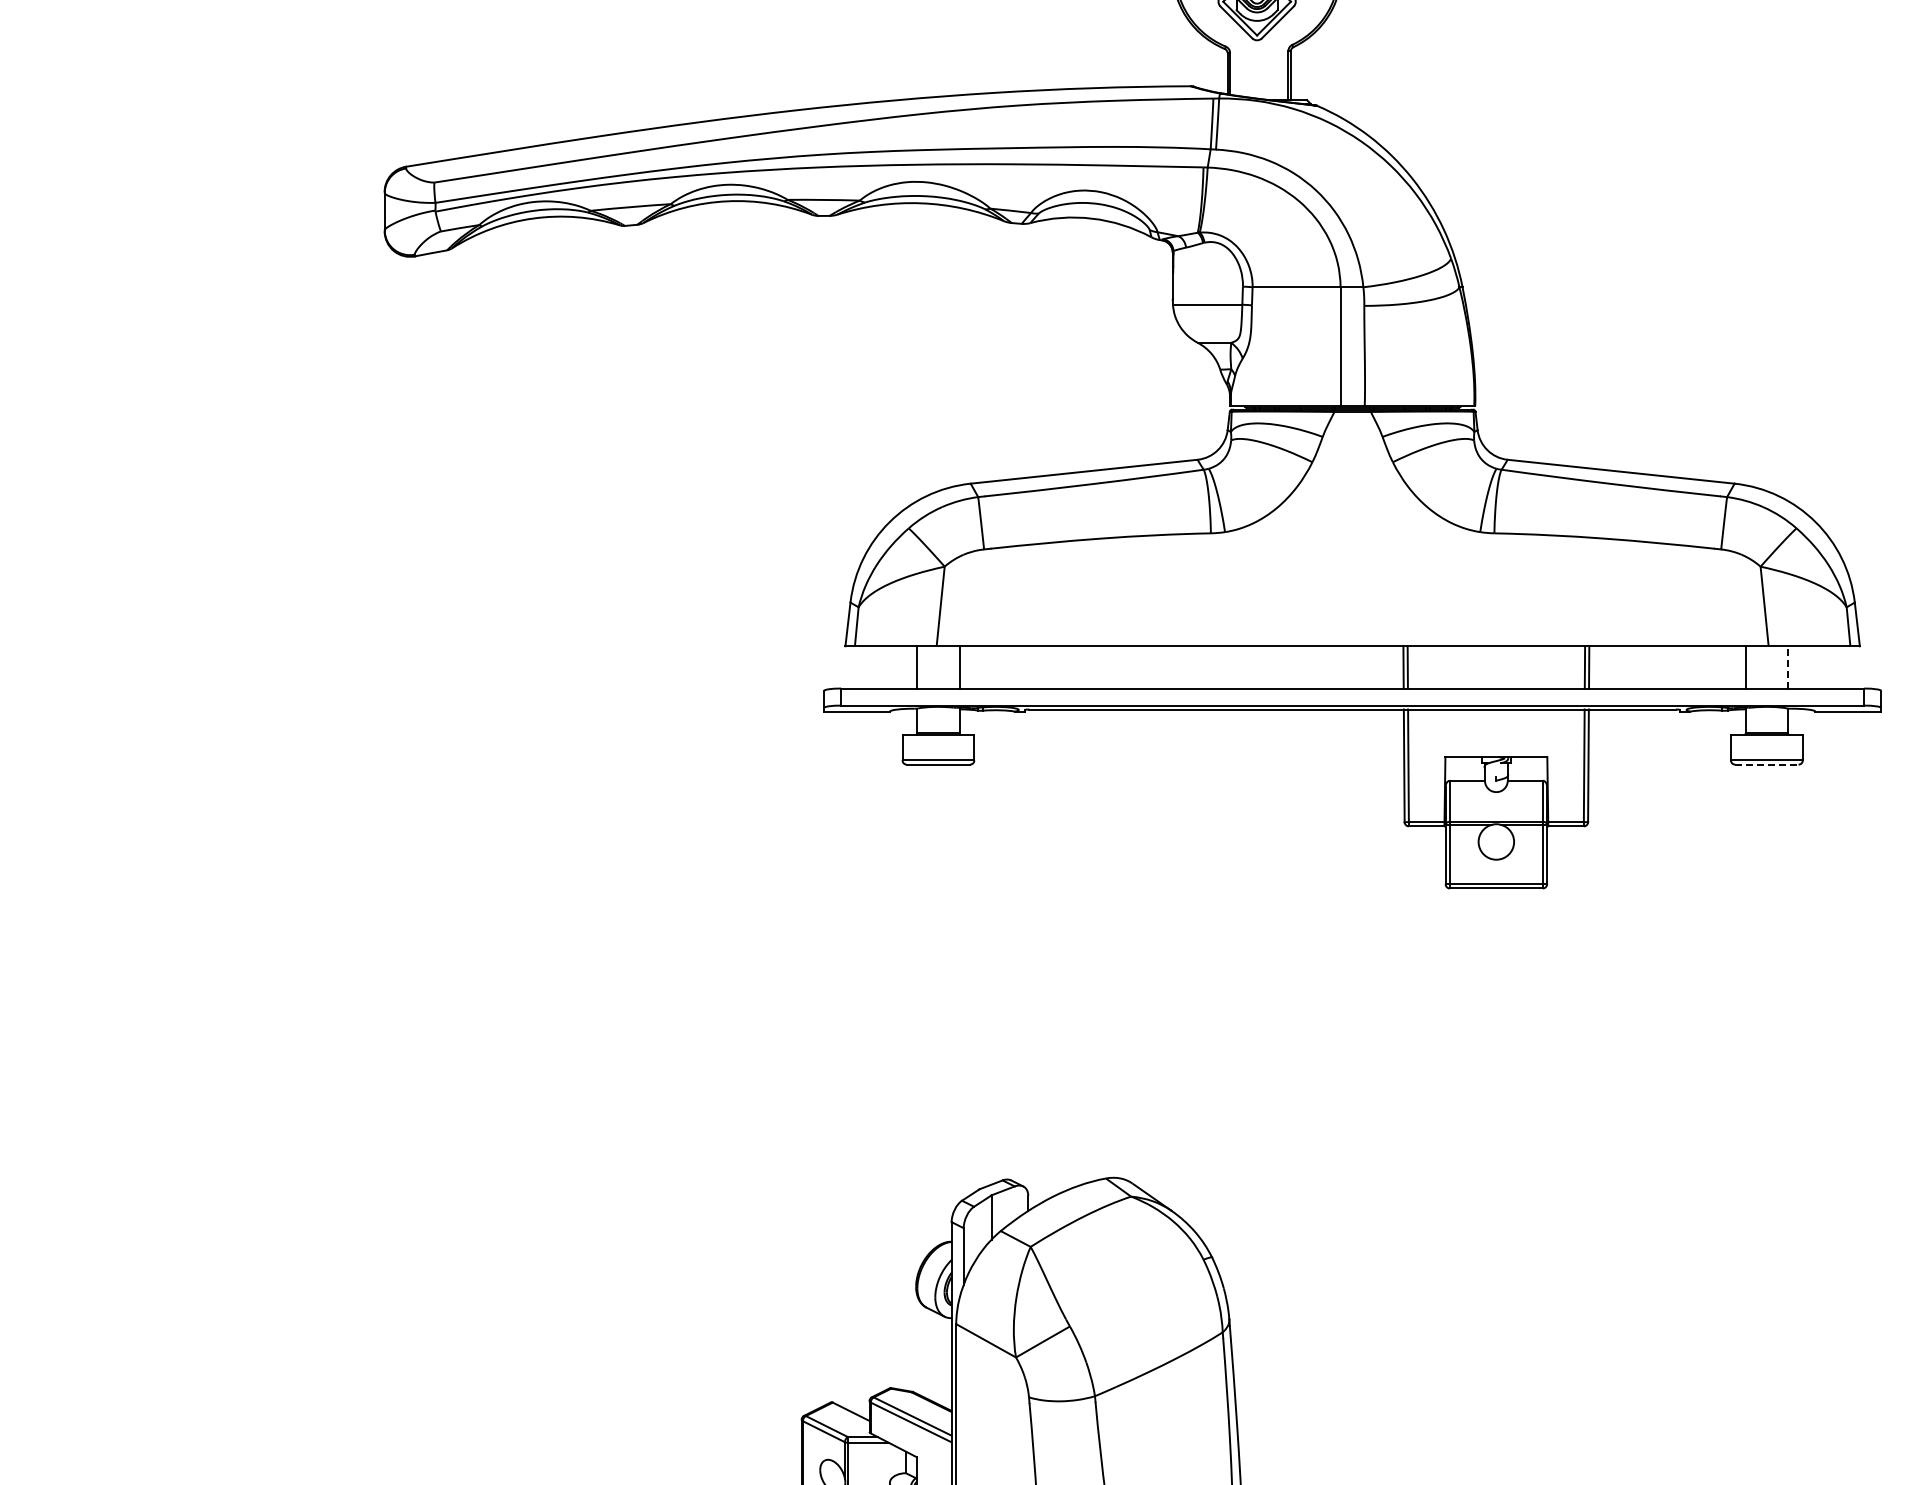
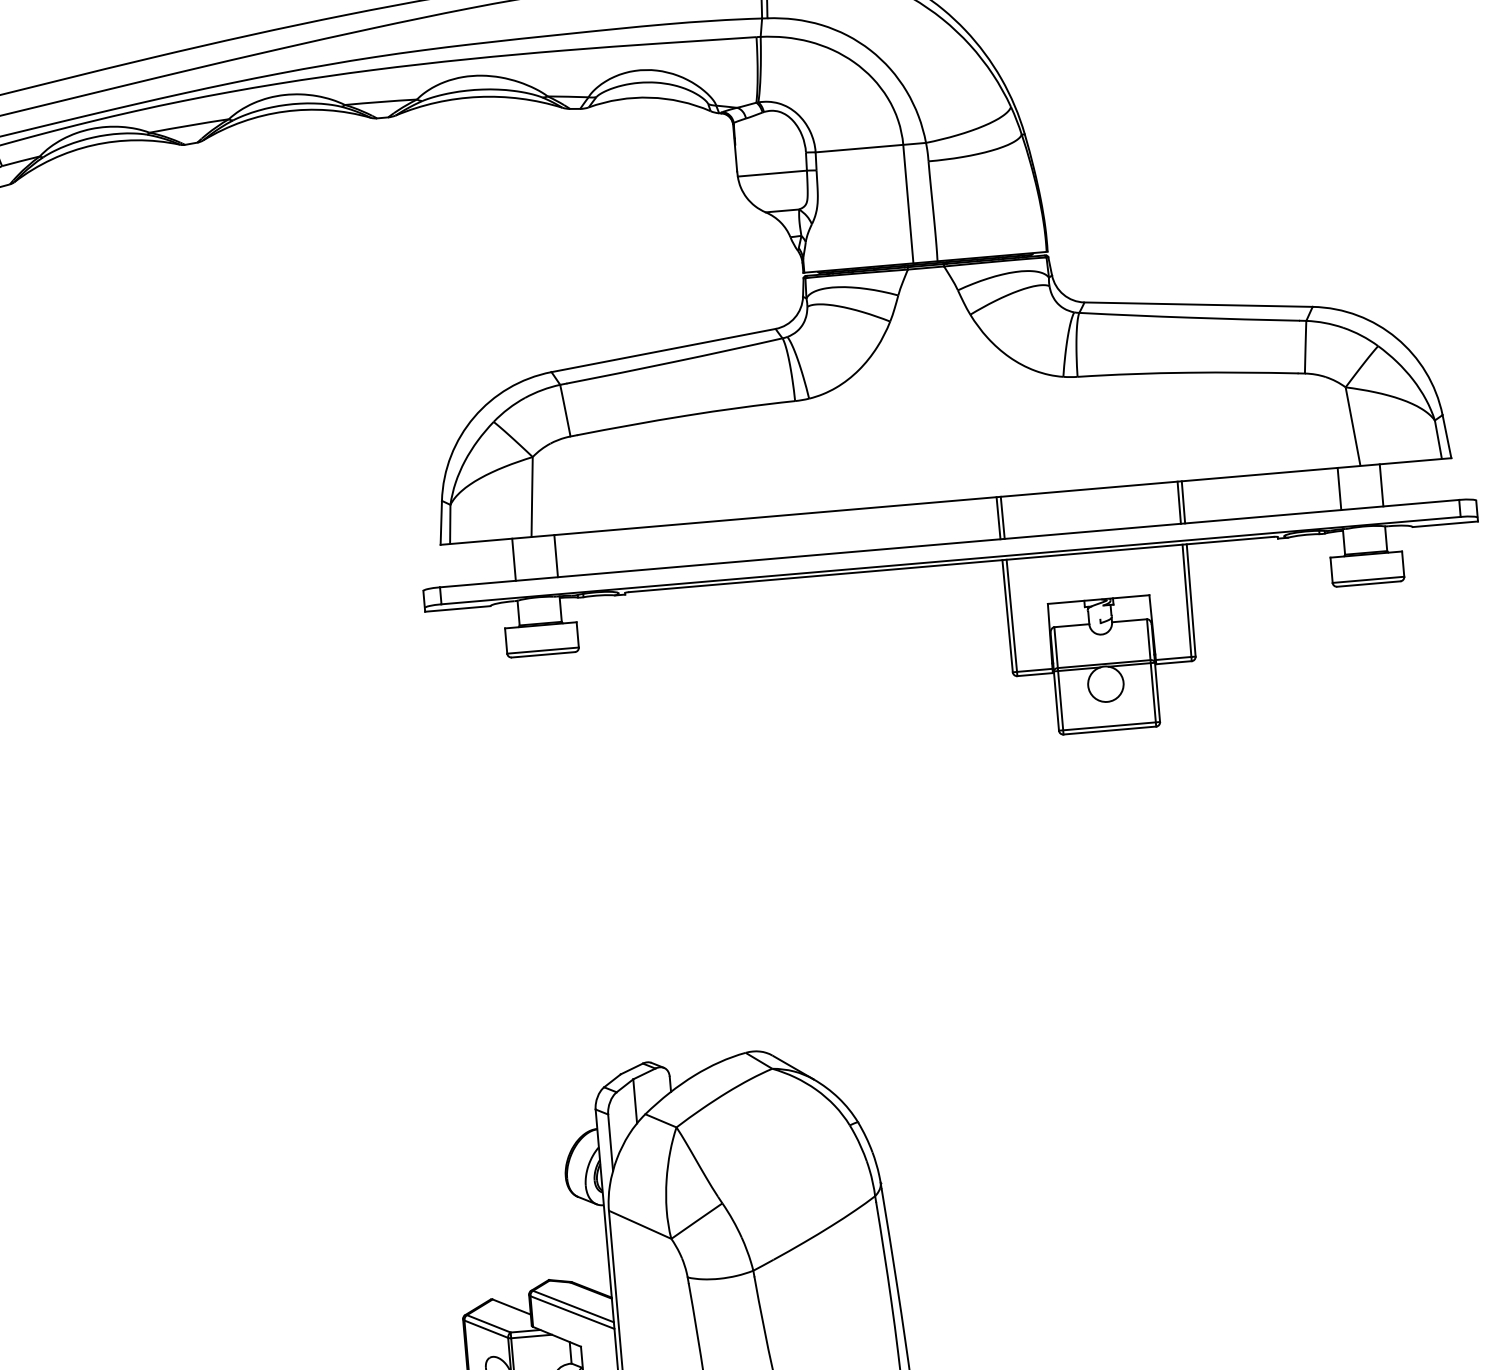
line: (1788, 666) -> (1381, 484), dashed -> solid
line: (1766, 764) -> (1368, 583), dashed -> solid

